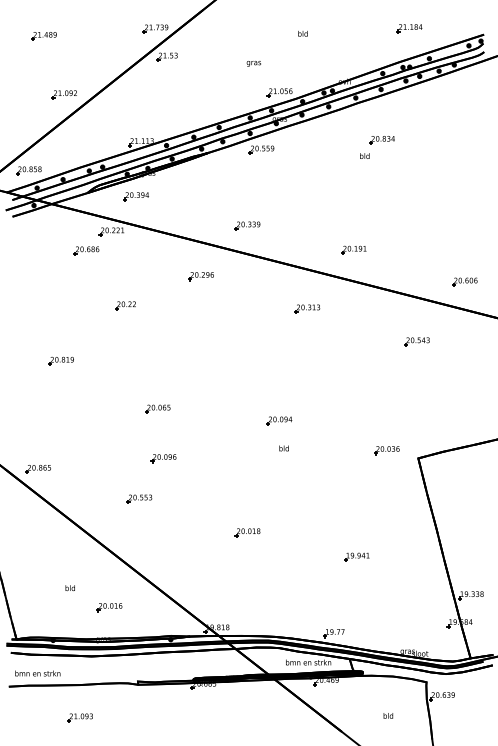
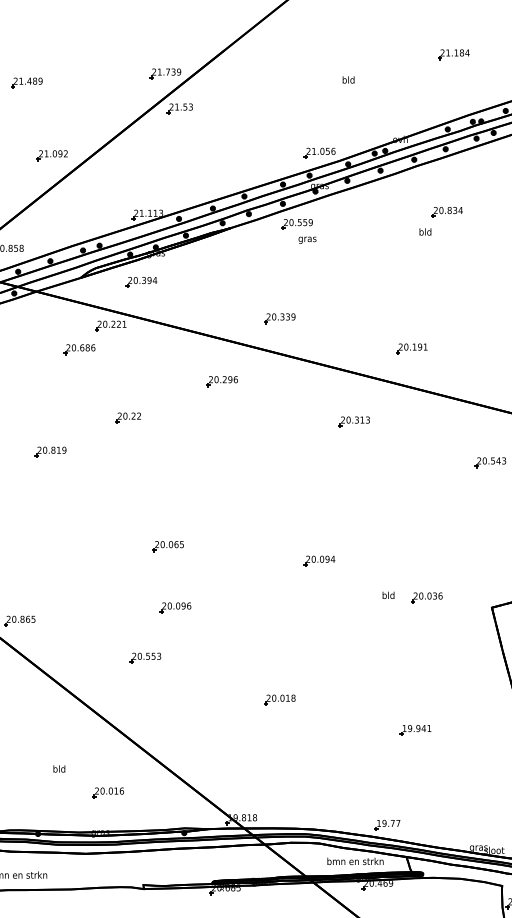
part: (409, 28) -> (453, 54), moved
text: (253, 63) -> (306, 239), moved
part: (60, 360) -> (49, 451), moved
text: (283, 448) -> (387, 595), moved
part: (386, 450) -> (426, 597), moved

